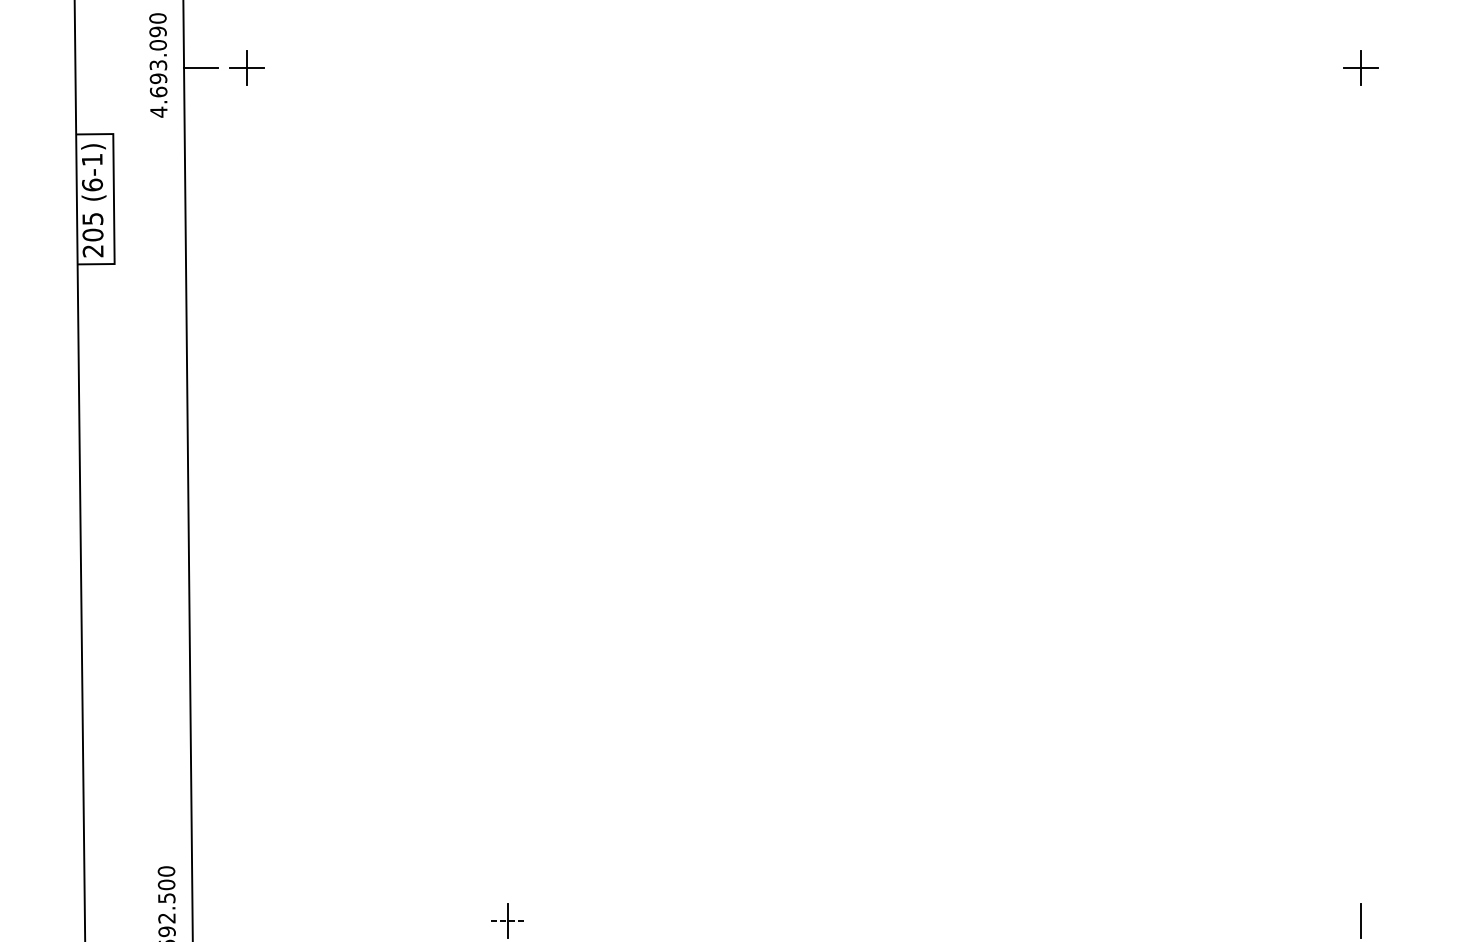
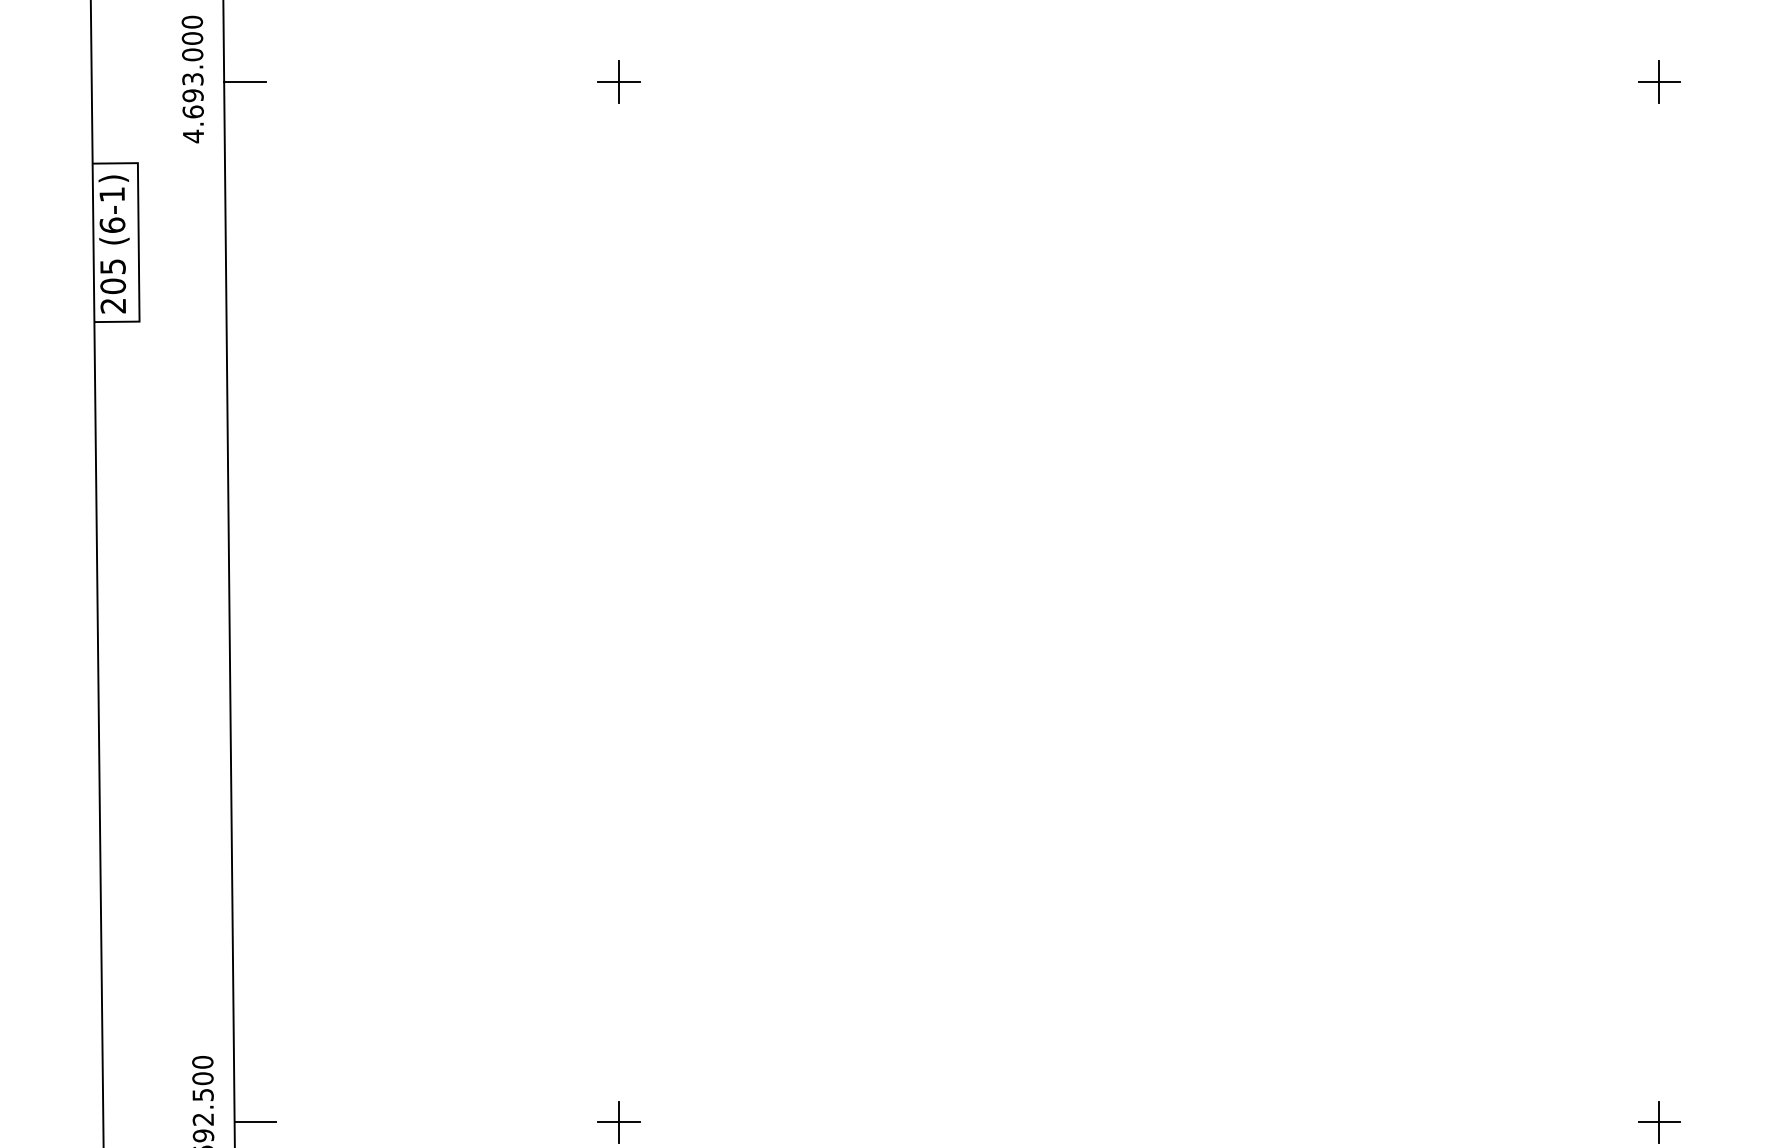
text: (158, 31) -> (192, 38), 4.693.090 -> 4.693.000
part: (246, 67) -> (618, 81), moved
line: (209, 920) -> (255, 1122), added
line: (508, 920) -> (619, 1122), dashed -> solid
line: (1361, 920) -> (1659, 1122), added

